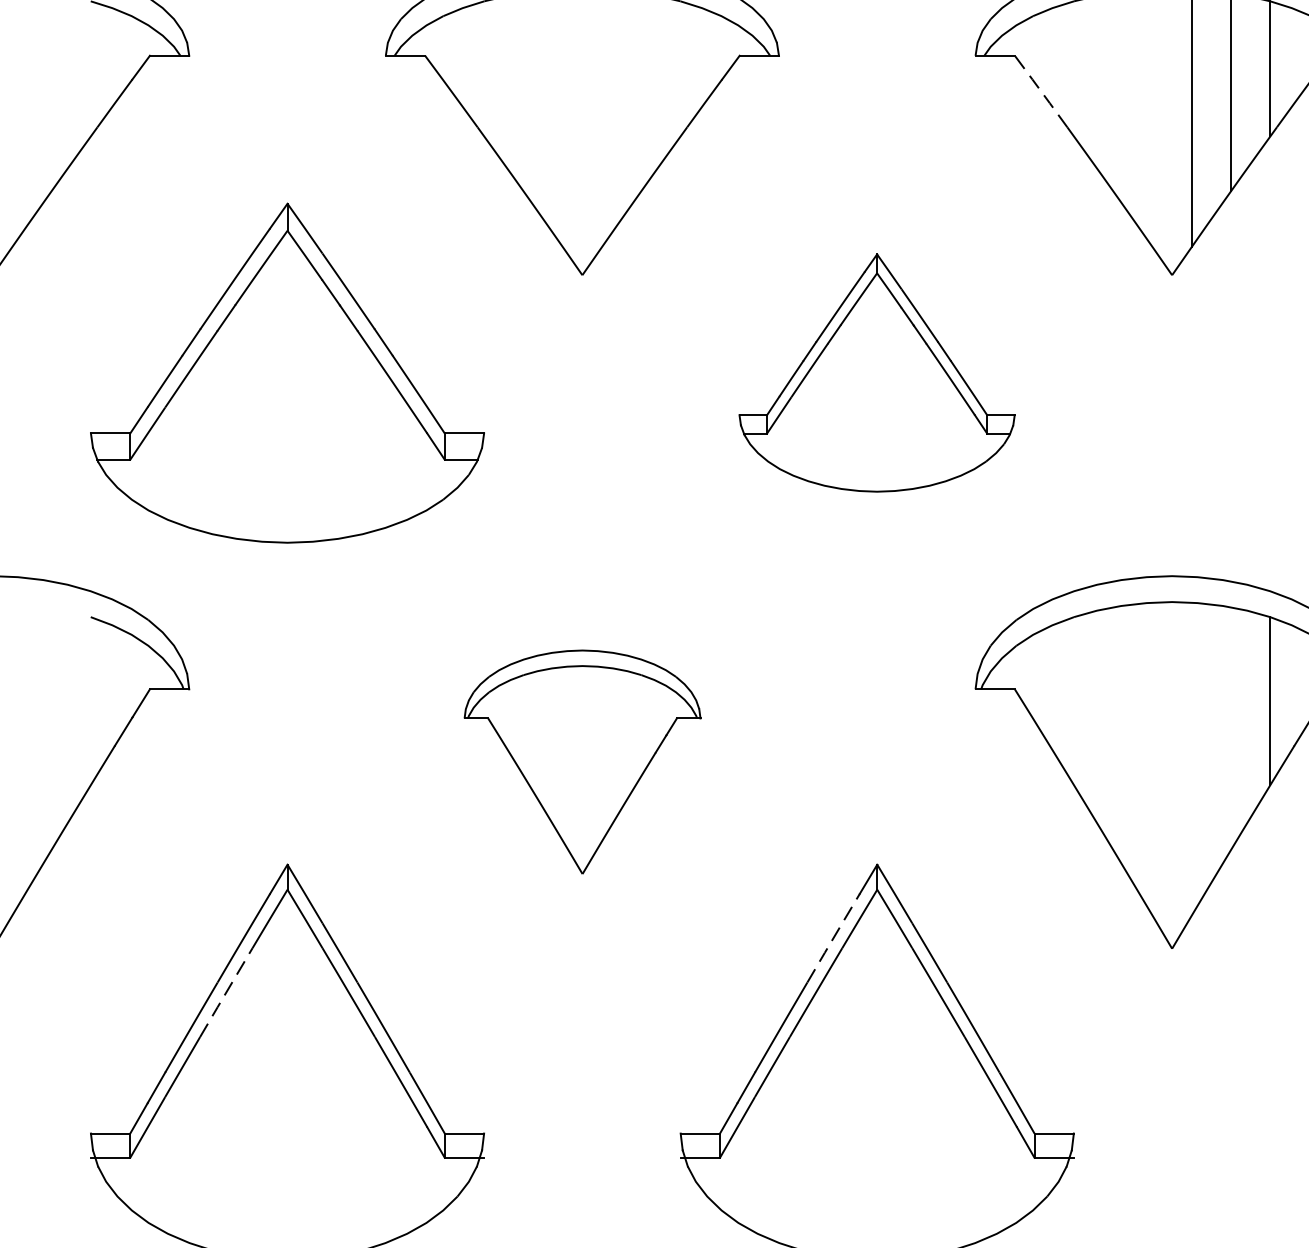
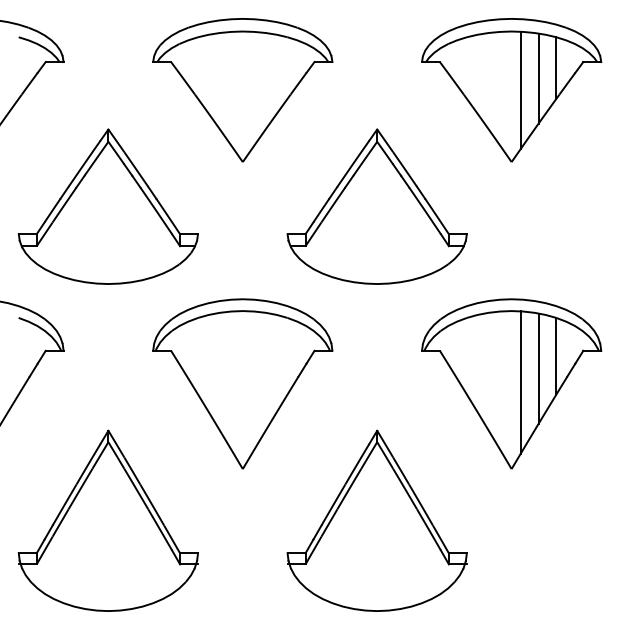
line: (1040, 91) -> (451, 78), dashed -> solid
part: (875, 372) -> (376, 206), size x1.43
line: (1231, 728) -> (538, 368), added
line: (1191, 758) -> (520, 382), added
part: (581, 760) -> (242, 383), size x1.67
line: (834, 938) -> (357, 464), dashed -> solid
line: (226, 991) -> (80, 488), dashed -> solid

